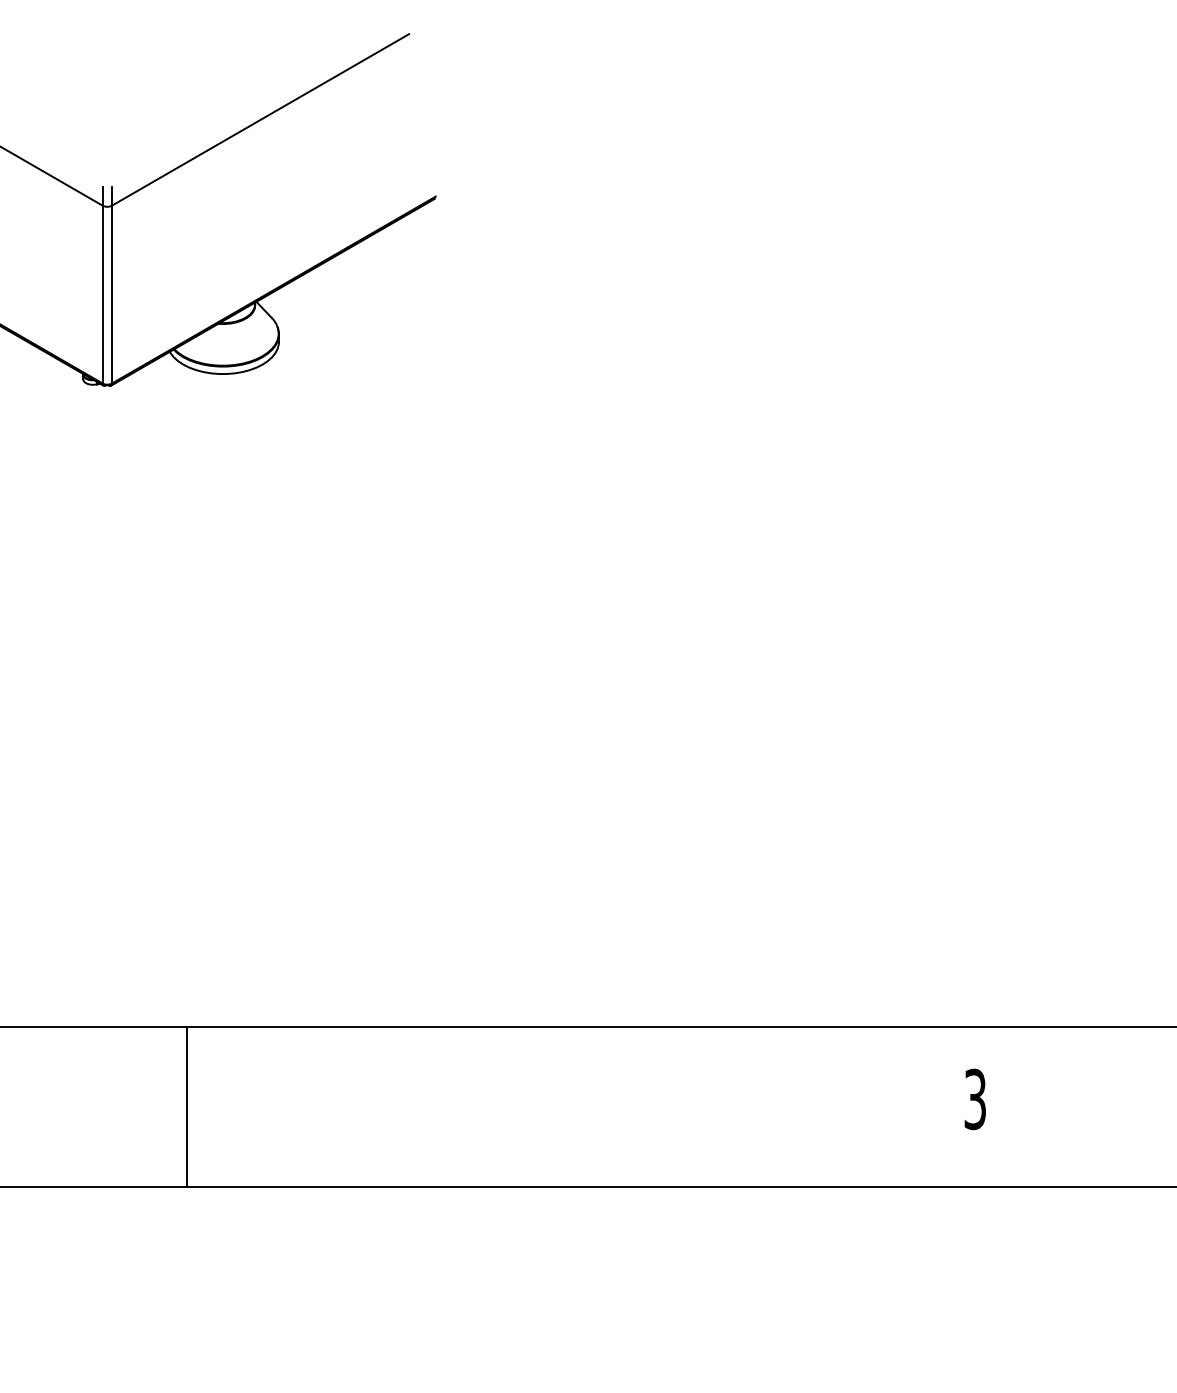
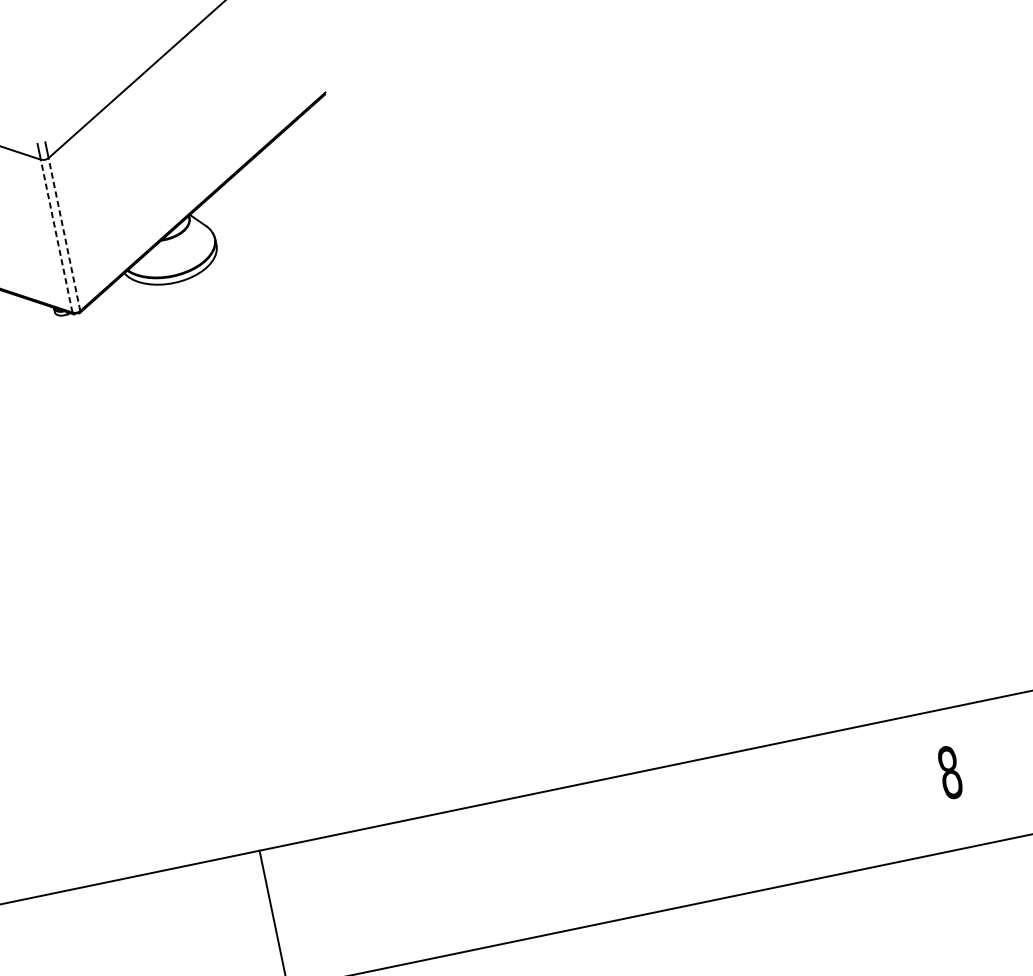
line: (102, 294) -> (56, 236), solid -> dashed
line: (111, 294) -> (64, 234), solid -> dashed
text: (975, 1099) -> (950, 772), 3 -> 8

